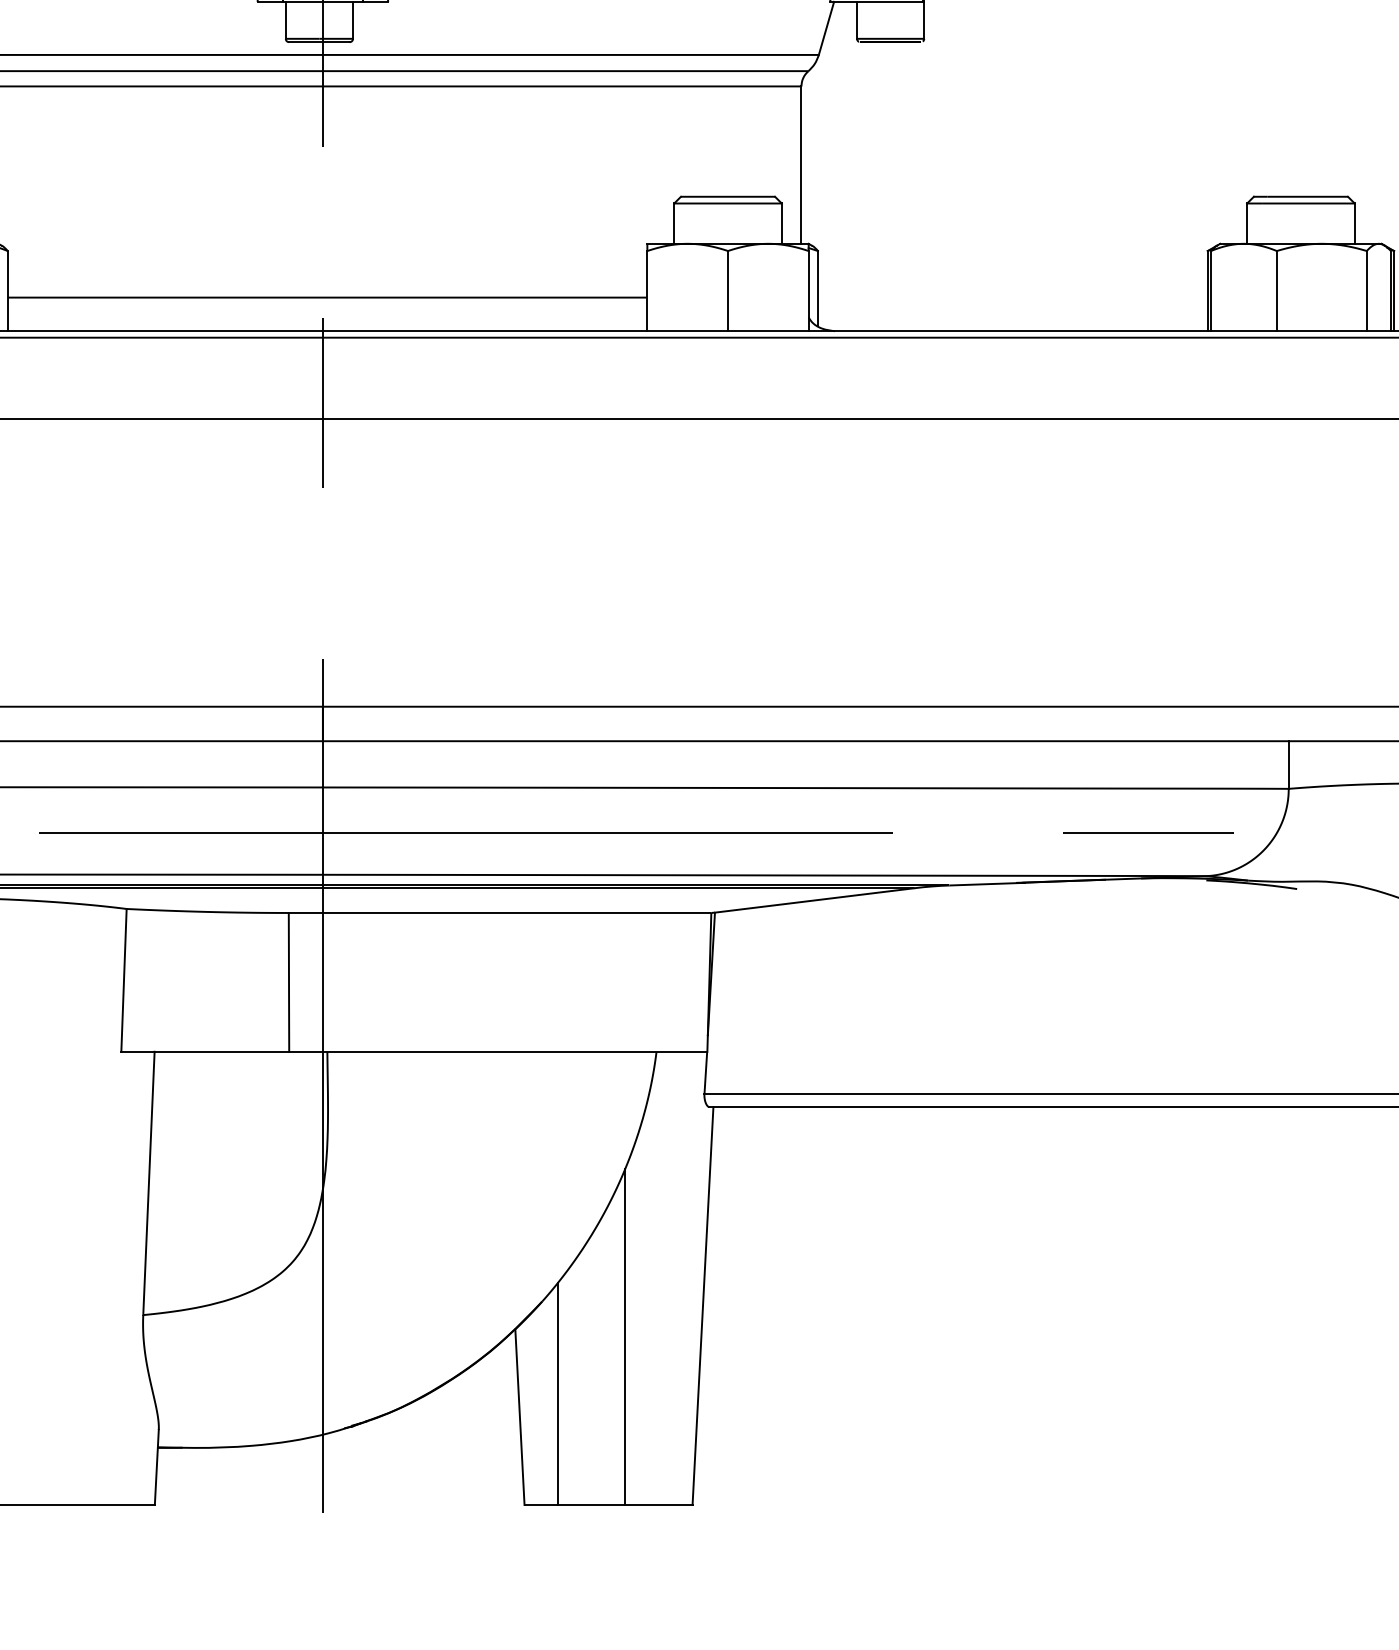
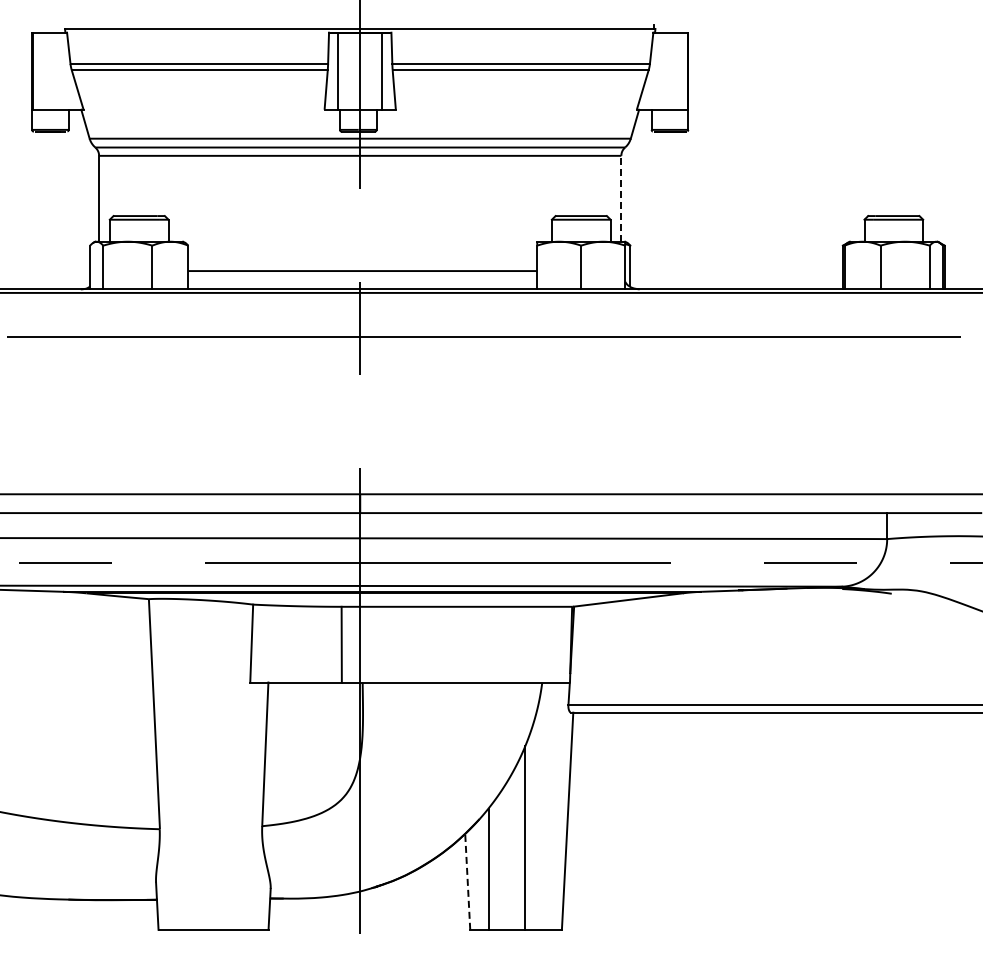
line: (801, 164) -> (621, 198), solid -> dashed
line: (519, 1416) -> (467, 881), solid -> dashed

